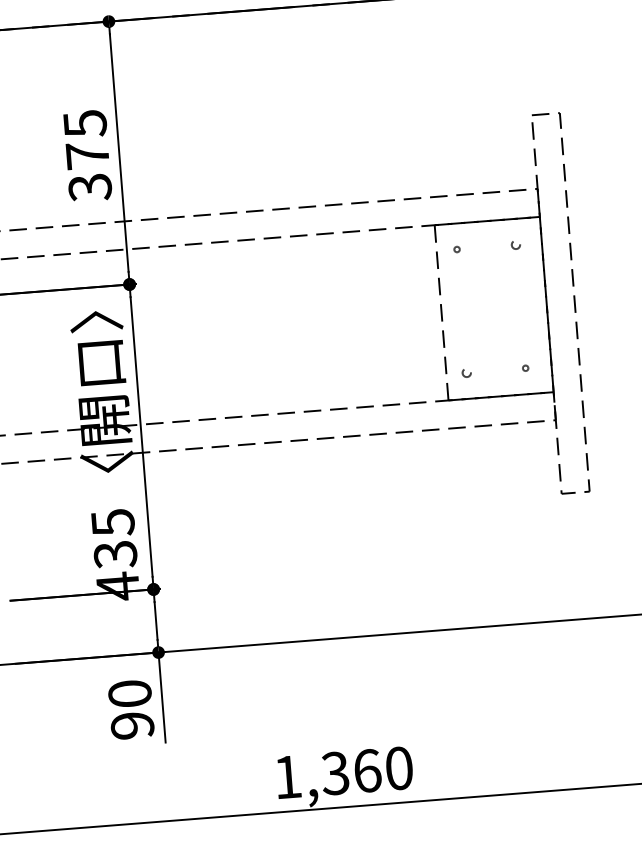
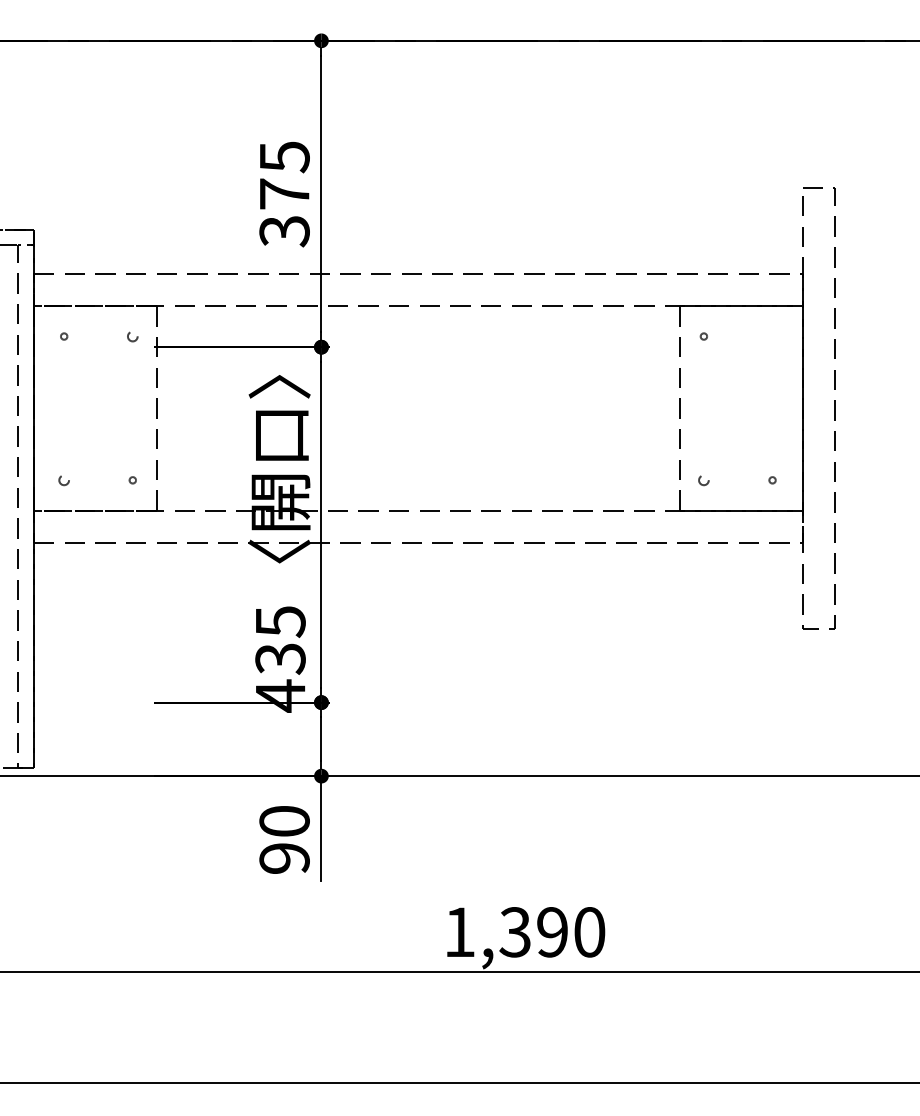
circle: (515, 244) -> (772, 336), removed
text: (367, 771) -> (552, 932), 1,360 -> 1,390

